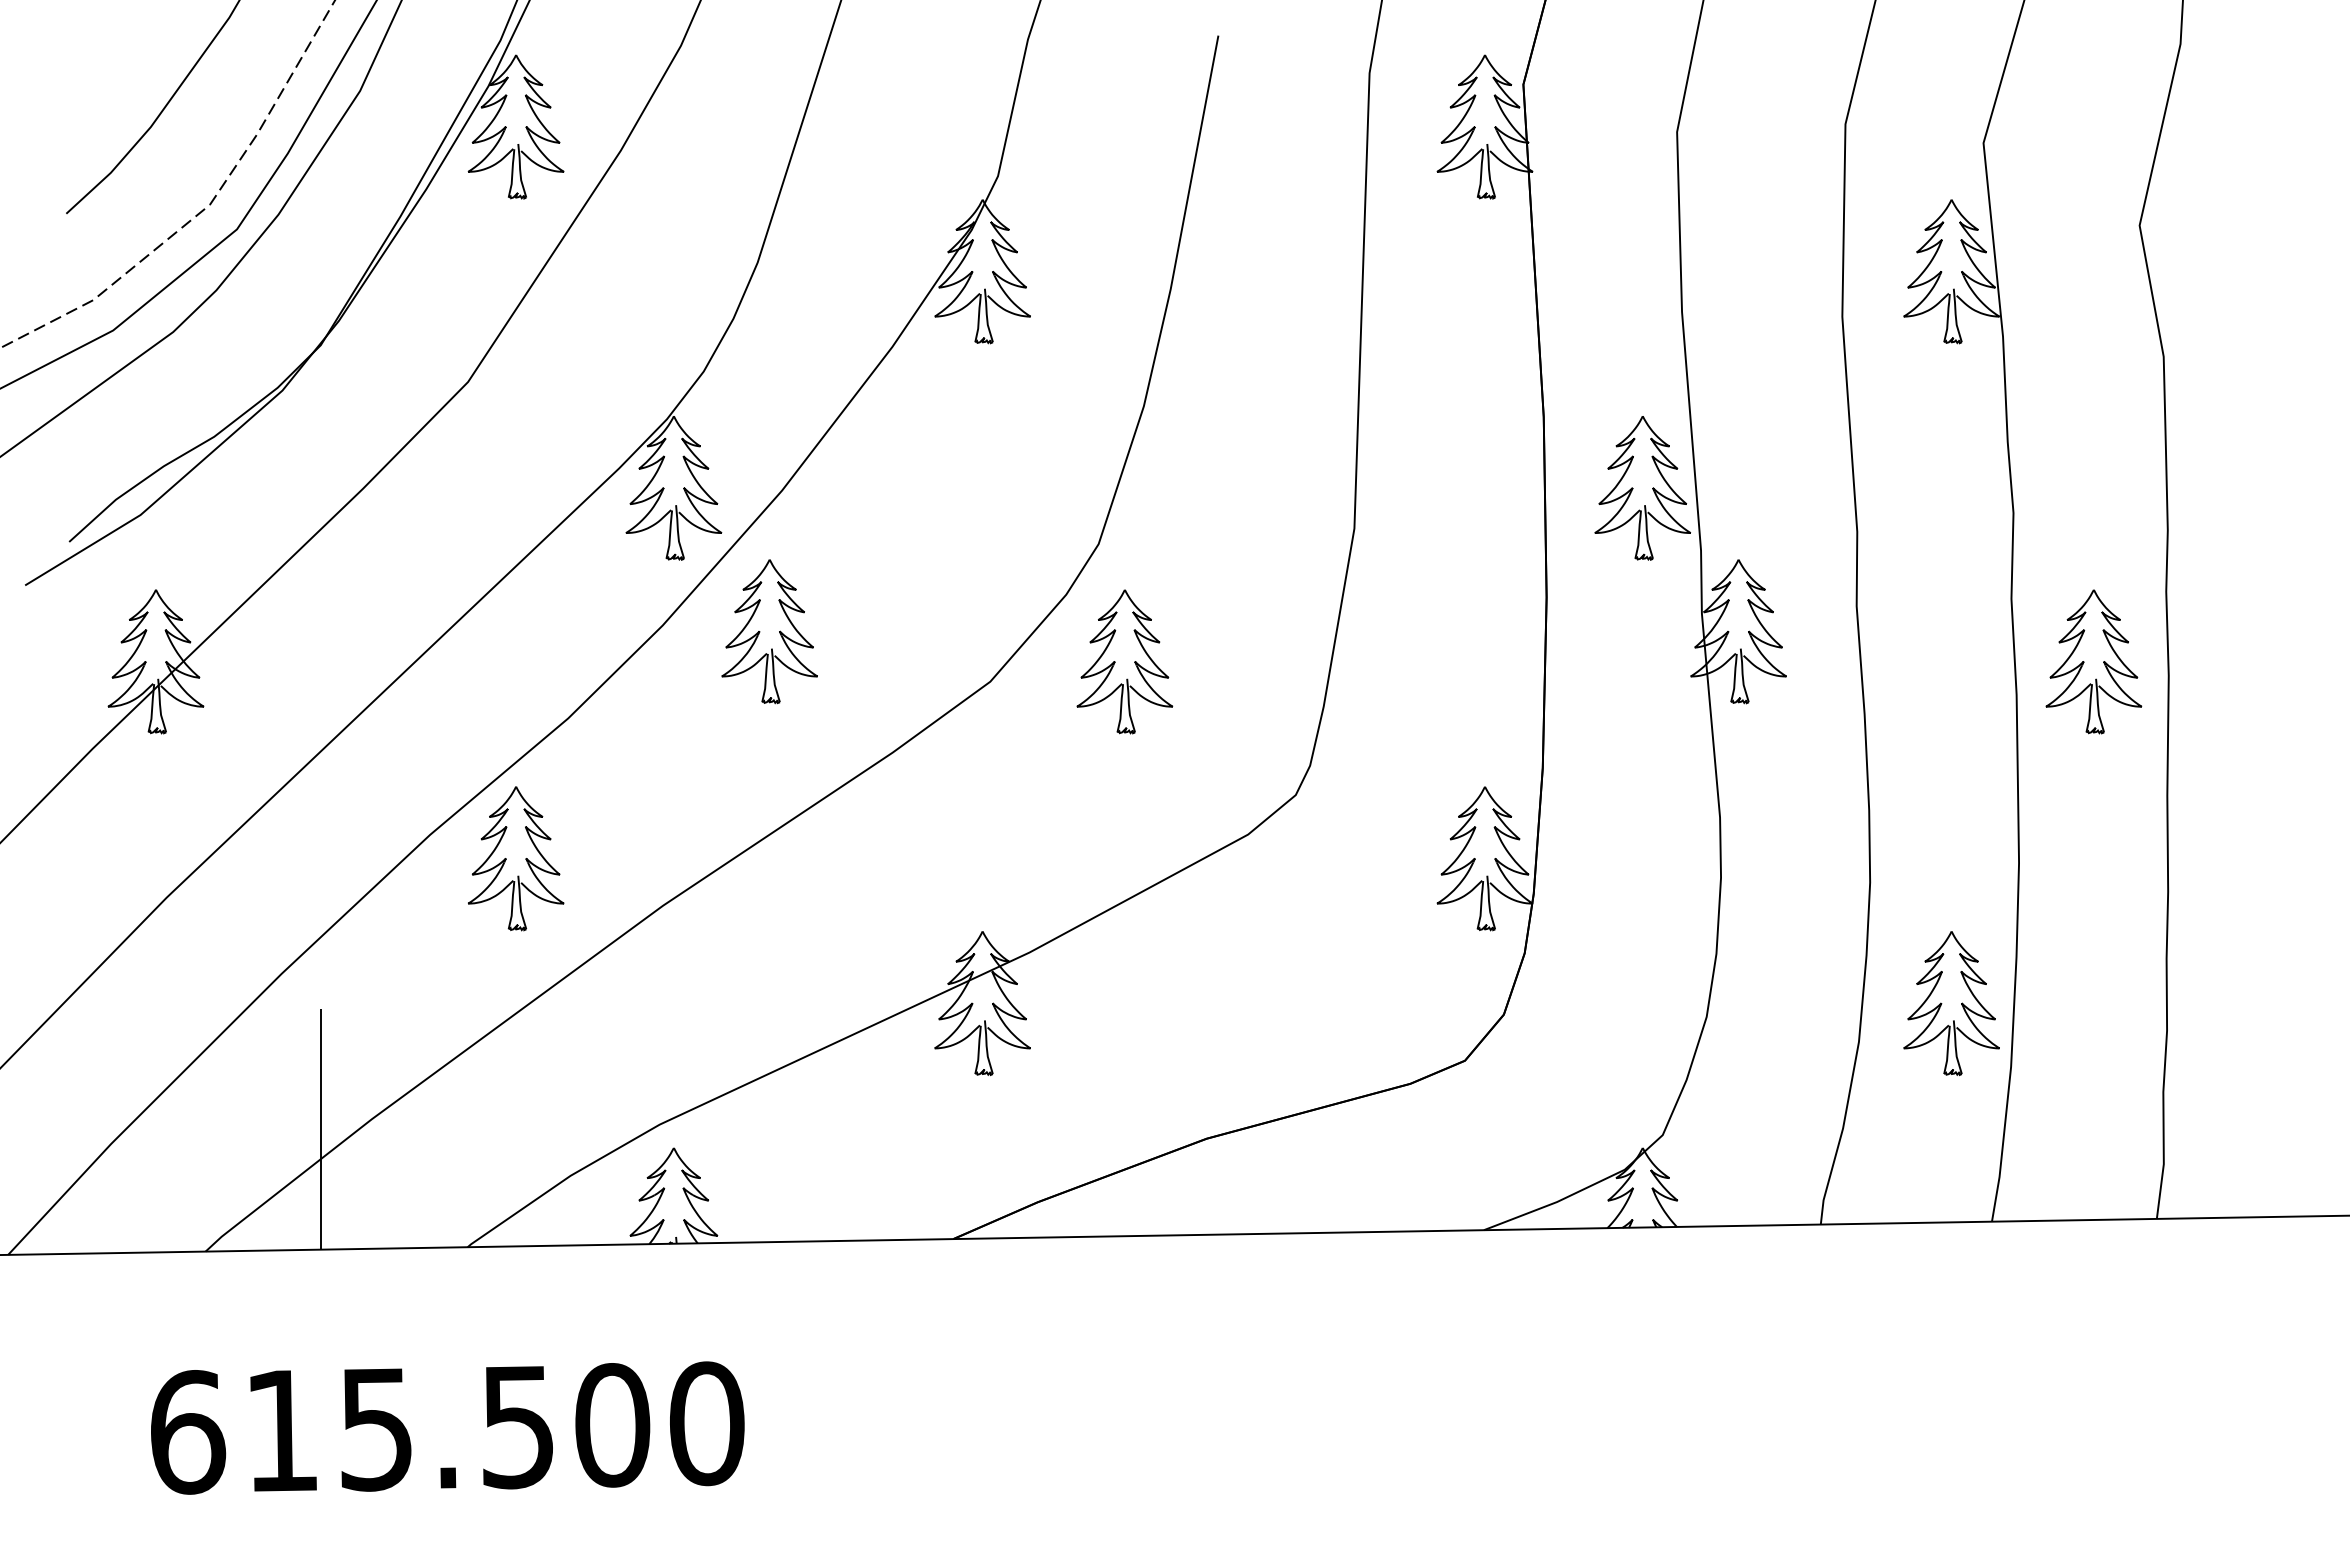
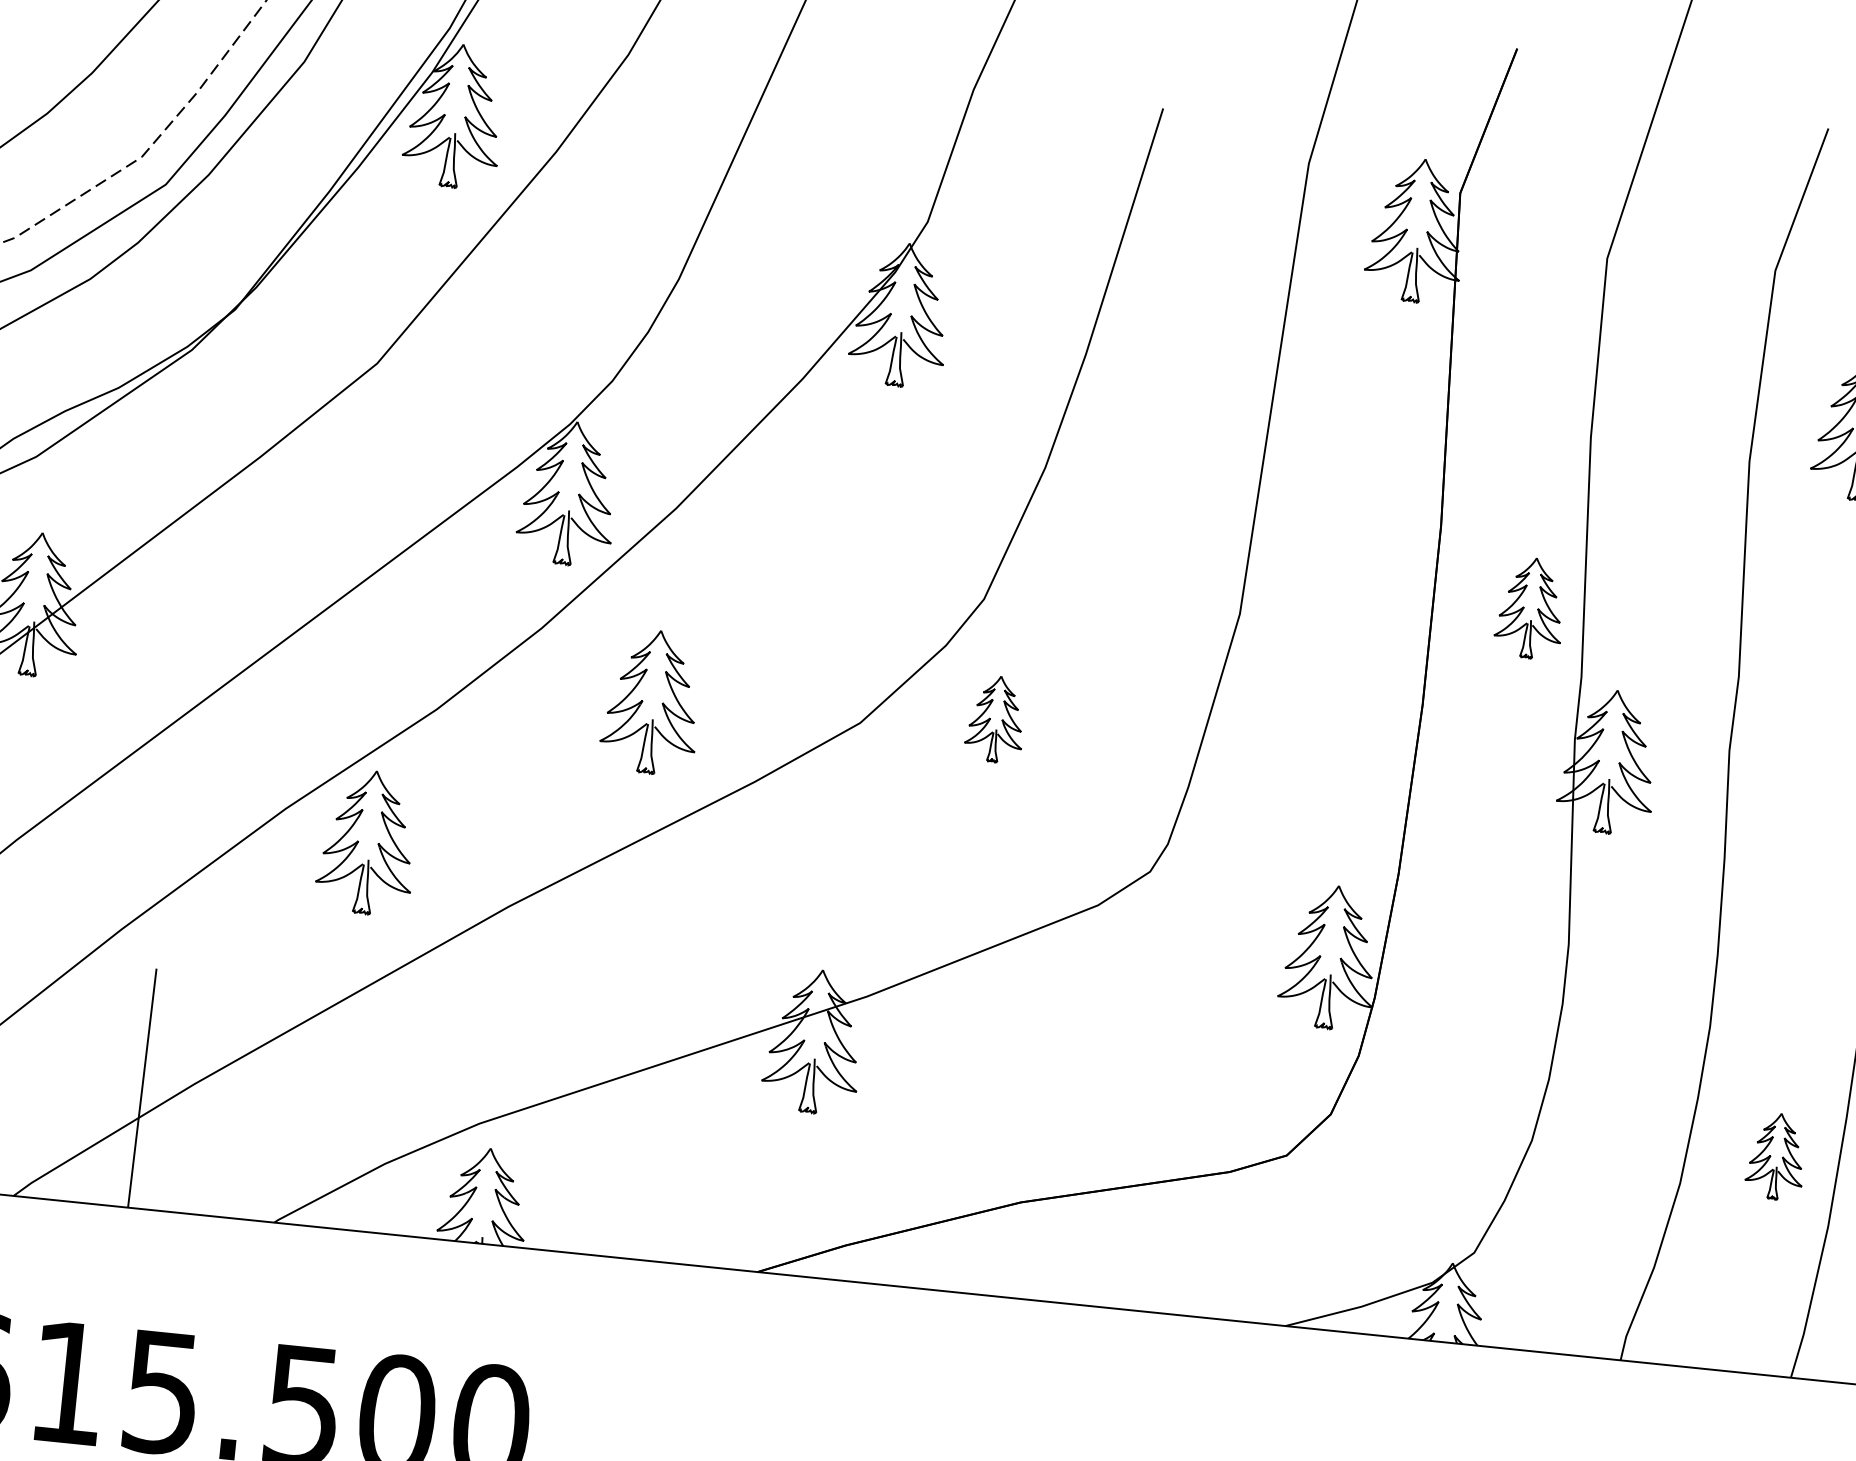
part: (1642, 488) -> (1530, 608), size x0.7
part: (769, 631) -> (652, 702), moved
part: (1124, 661) -> (995, 718), size x0.6
part: (1951, 1003) -> (1776, 1156), size x0.6

